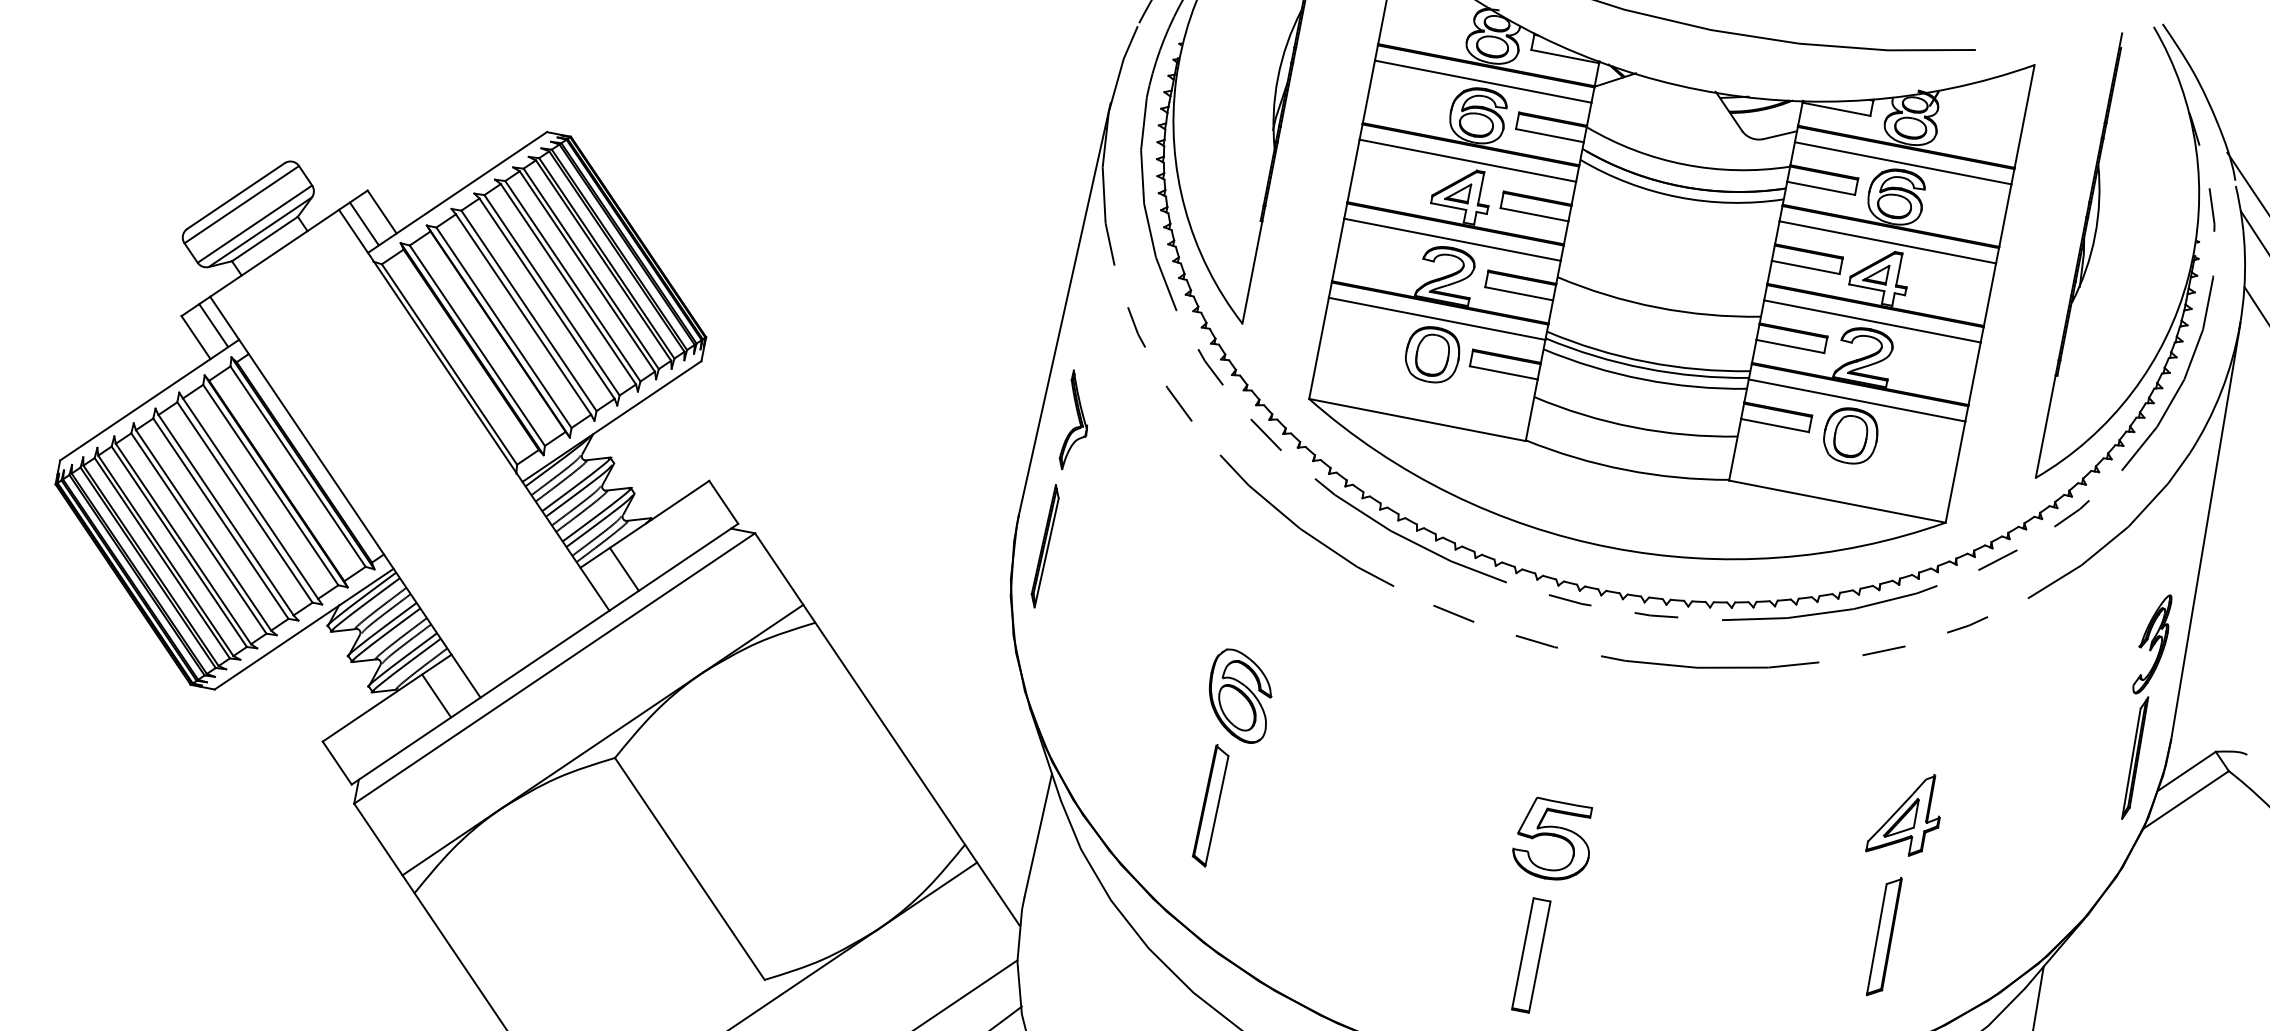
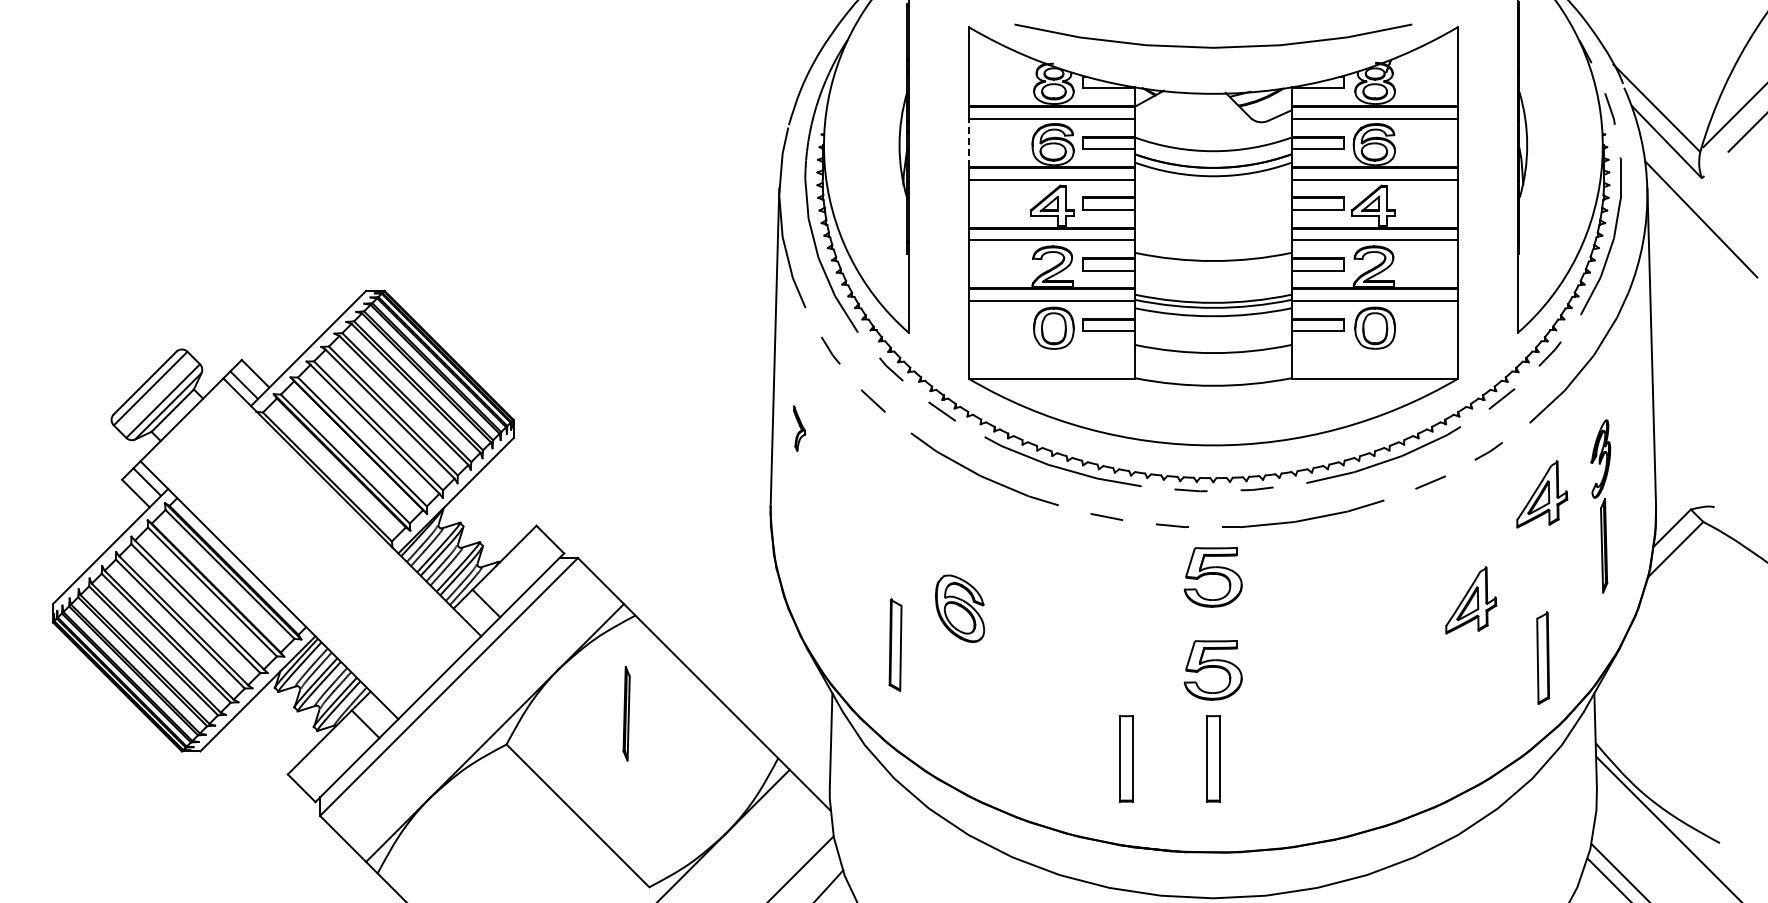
line: (1368, 91) -> (968, 142), solid -> dashed
part: (1076, 420) -> (799, 428), size x0.6
part: (1045, 545) -> (626, 713), moved
part: (2026, 694) -> (1542, 494), added
part: (2140, 706) -> (1600, 506), moved
part: (1576, 719) -> (1212, 577), added
part: (1210, 804) -> (895, 644), moved
part: (1418, 933) -> (1126, 758), added
part: (1885, 935) -> (1543, 657), moved

